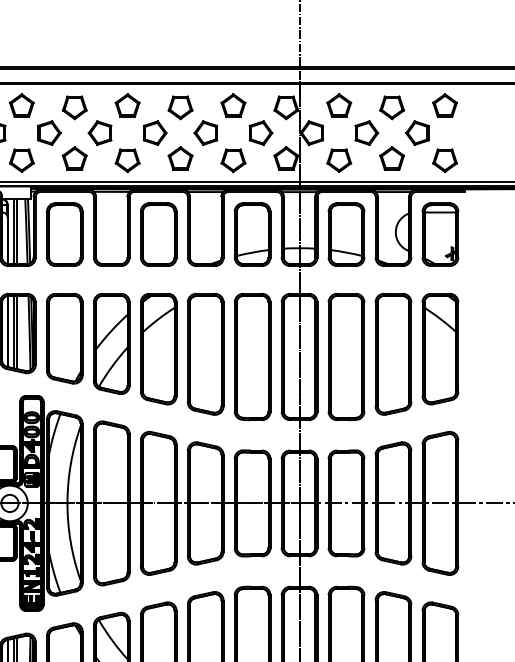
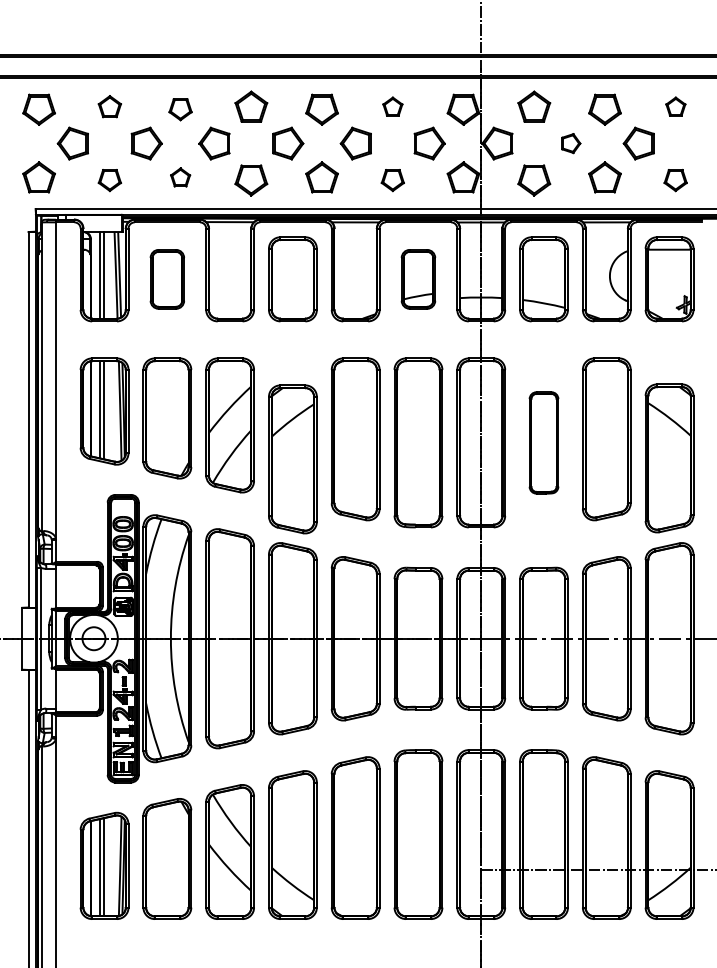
part: (21, 105) -> (109, 106), size x0.7
part: (233, 105) -> (392, 106), size x0.6
part: (444, 105) -> (675, 106), size x0.6
part: (74, 107) -> (180, 109), size x0.7
part: (367, 133) -> (571, 143), size x0.6
part: (74, 158) -> (180, 177), size x0.6
part: (21, 160) -> (109, 180), size x0.7
part: (233, 160) -> (392, 180), size x0.7
part: (444, 160) -> (675, 180), size x0.7
part: (64, 234) -> (167, 279), size x0.7
part: (252, 234) -> (418, 279), size x0.7
part: (158, 349) -> (292, 459), moved
part: (440, 349) -> (669, 458), moved
part: (346, 356) -> (543, 442), size x0.6

